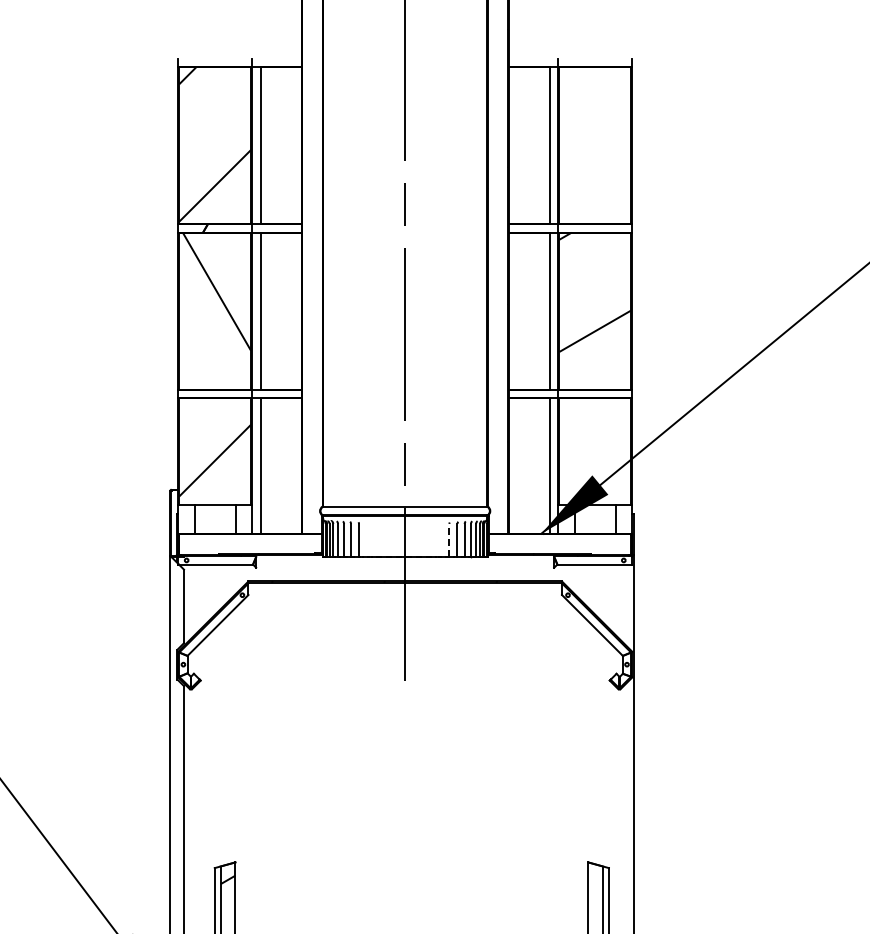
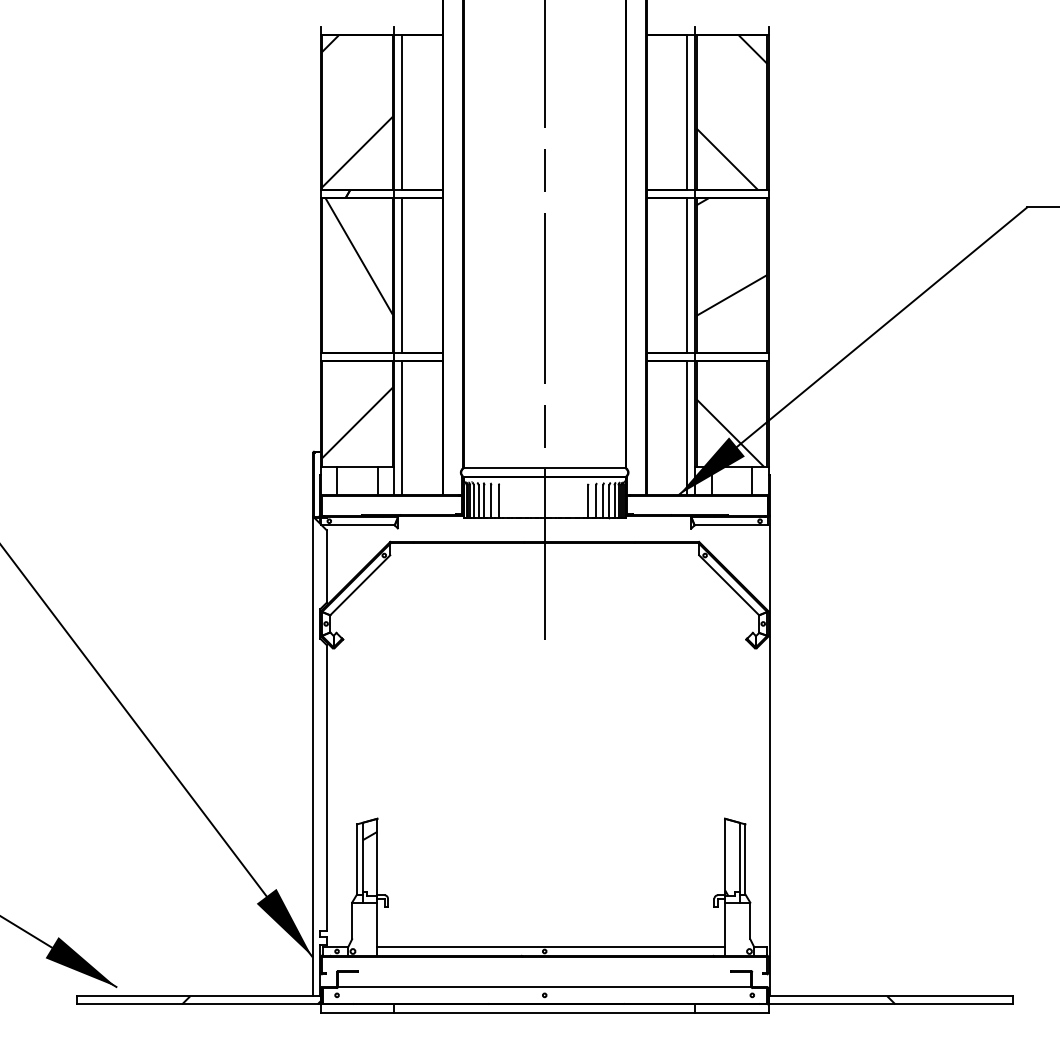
hatch: (594, 145) -> (731, 112), added
hatch: (593, 471) -> (730, 433), added
line: (449, 540) -> (588, 501), dashed -> solid

